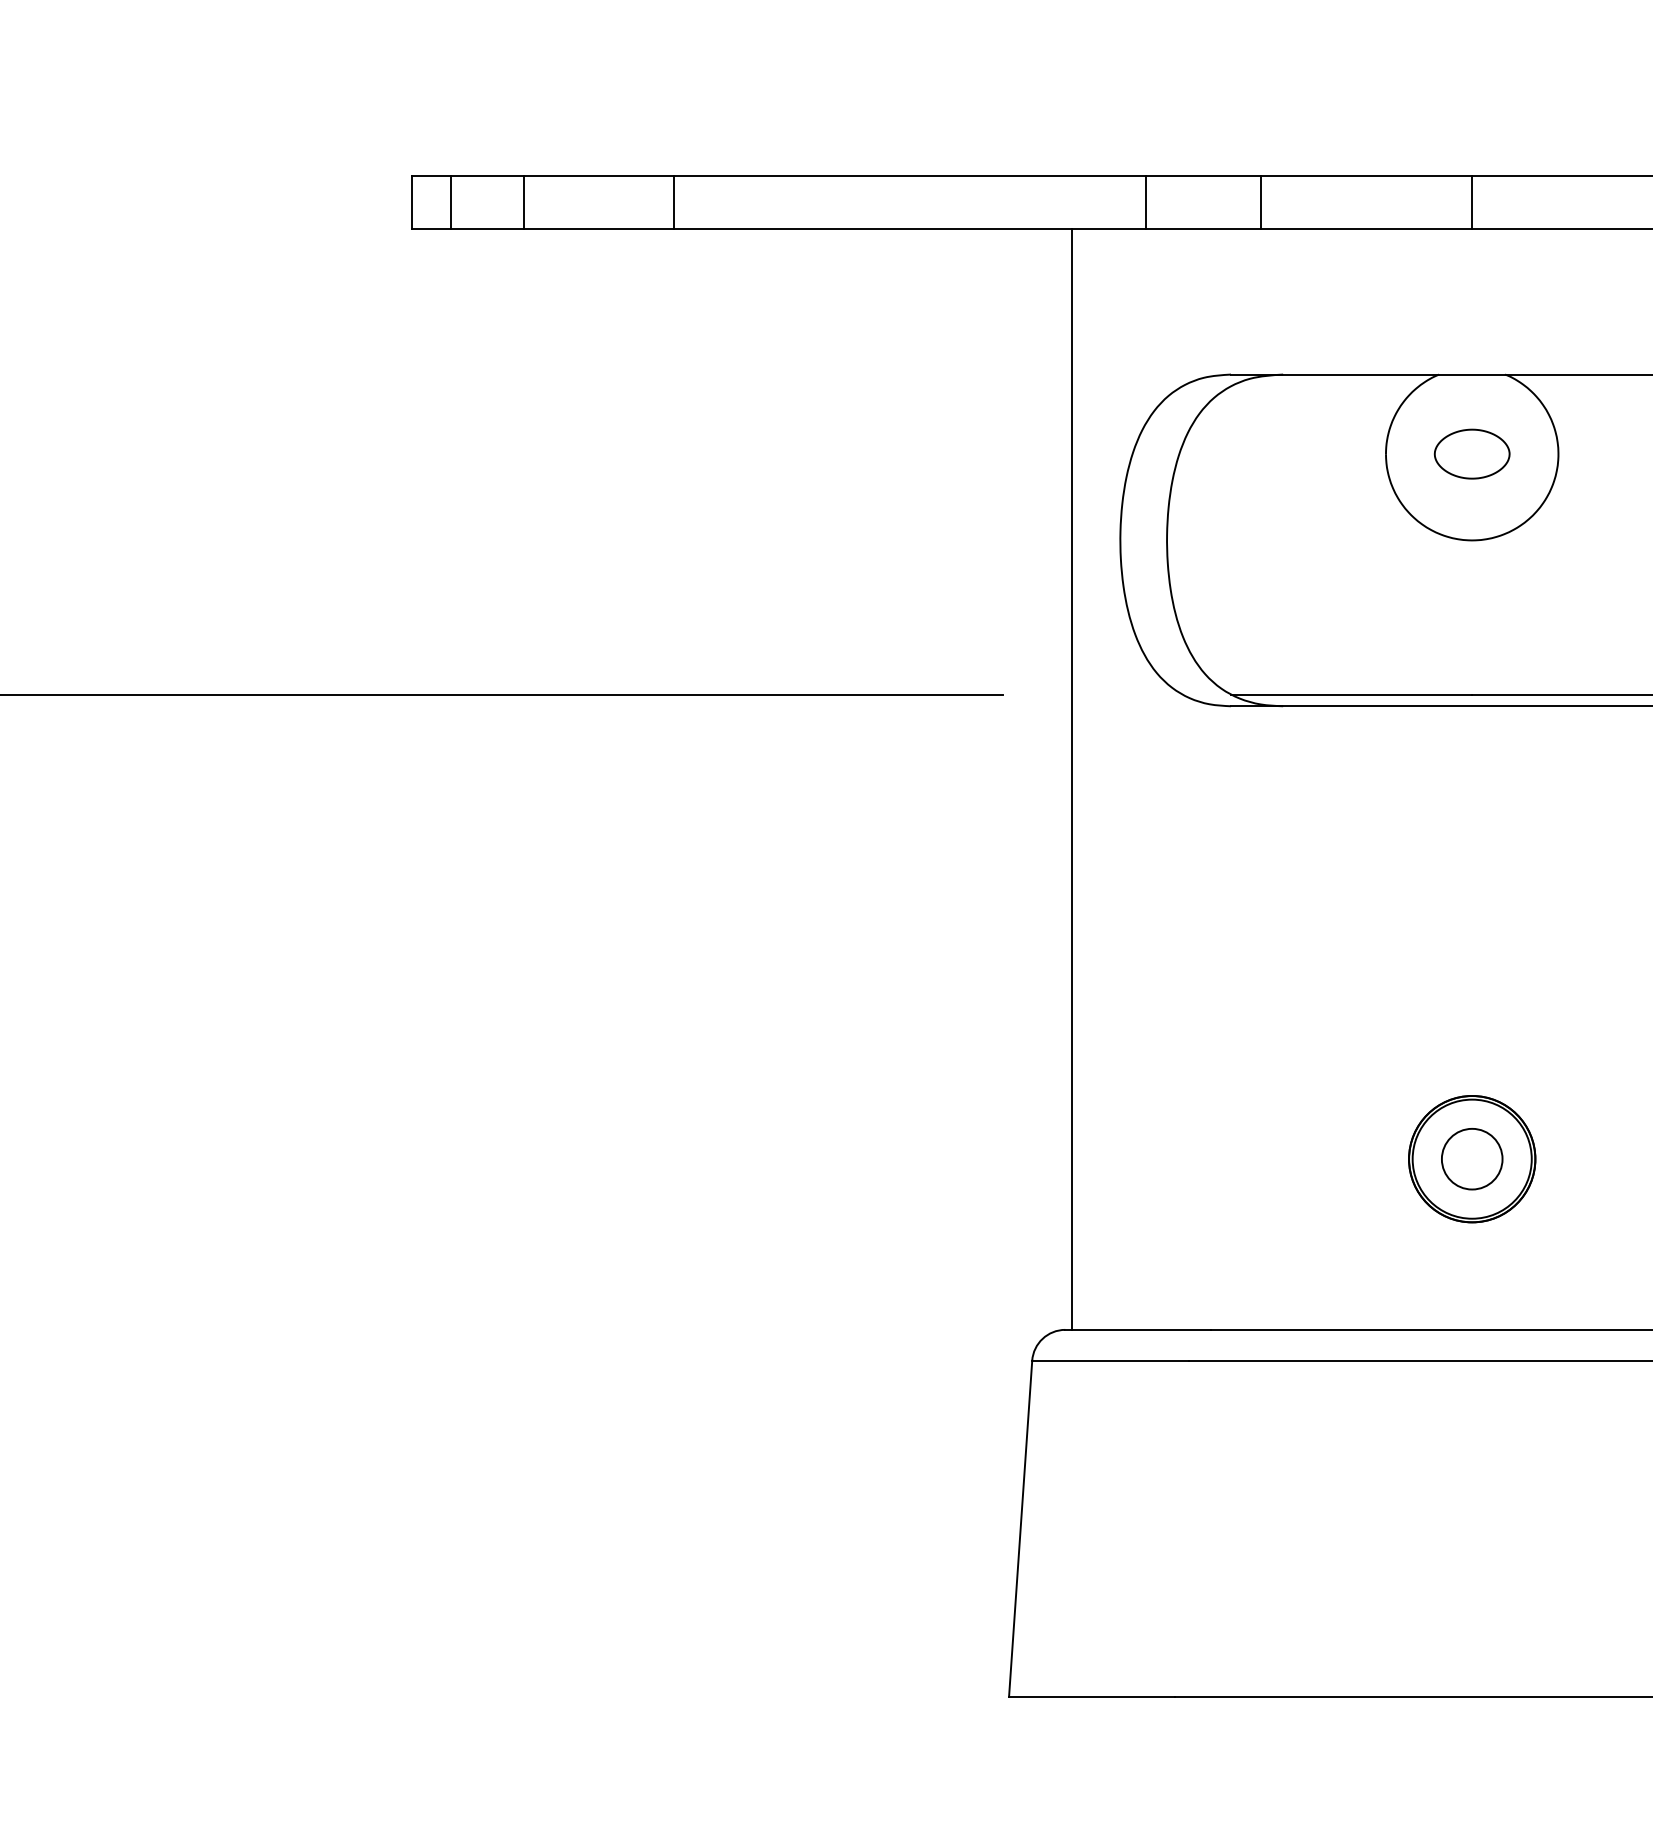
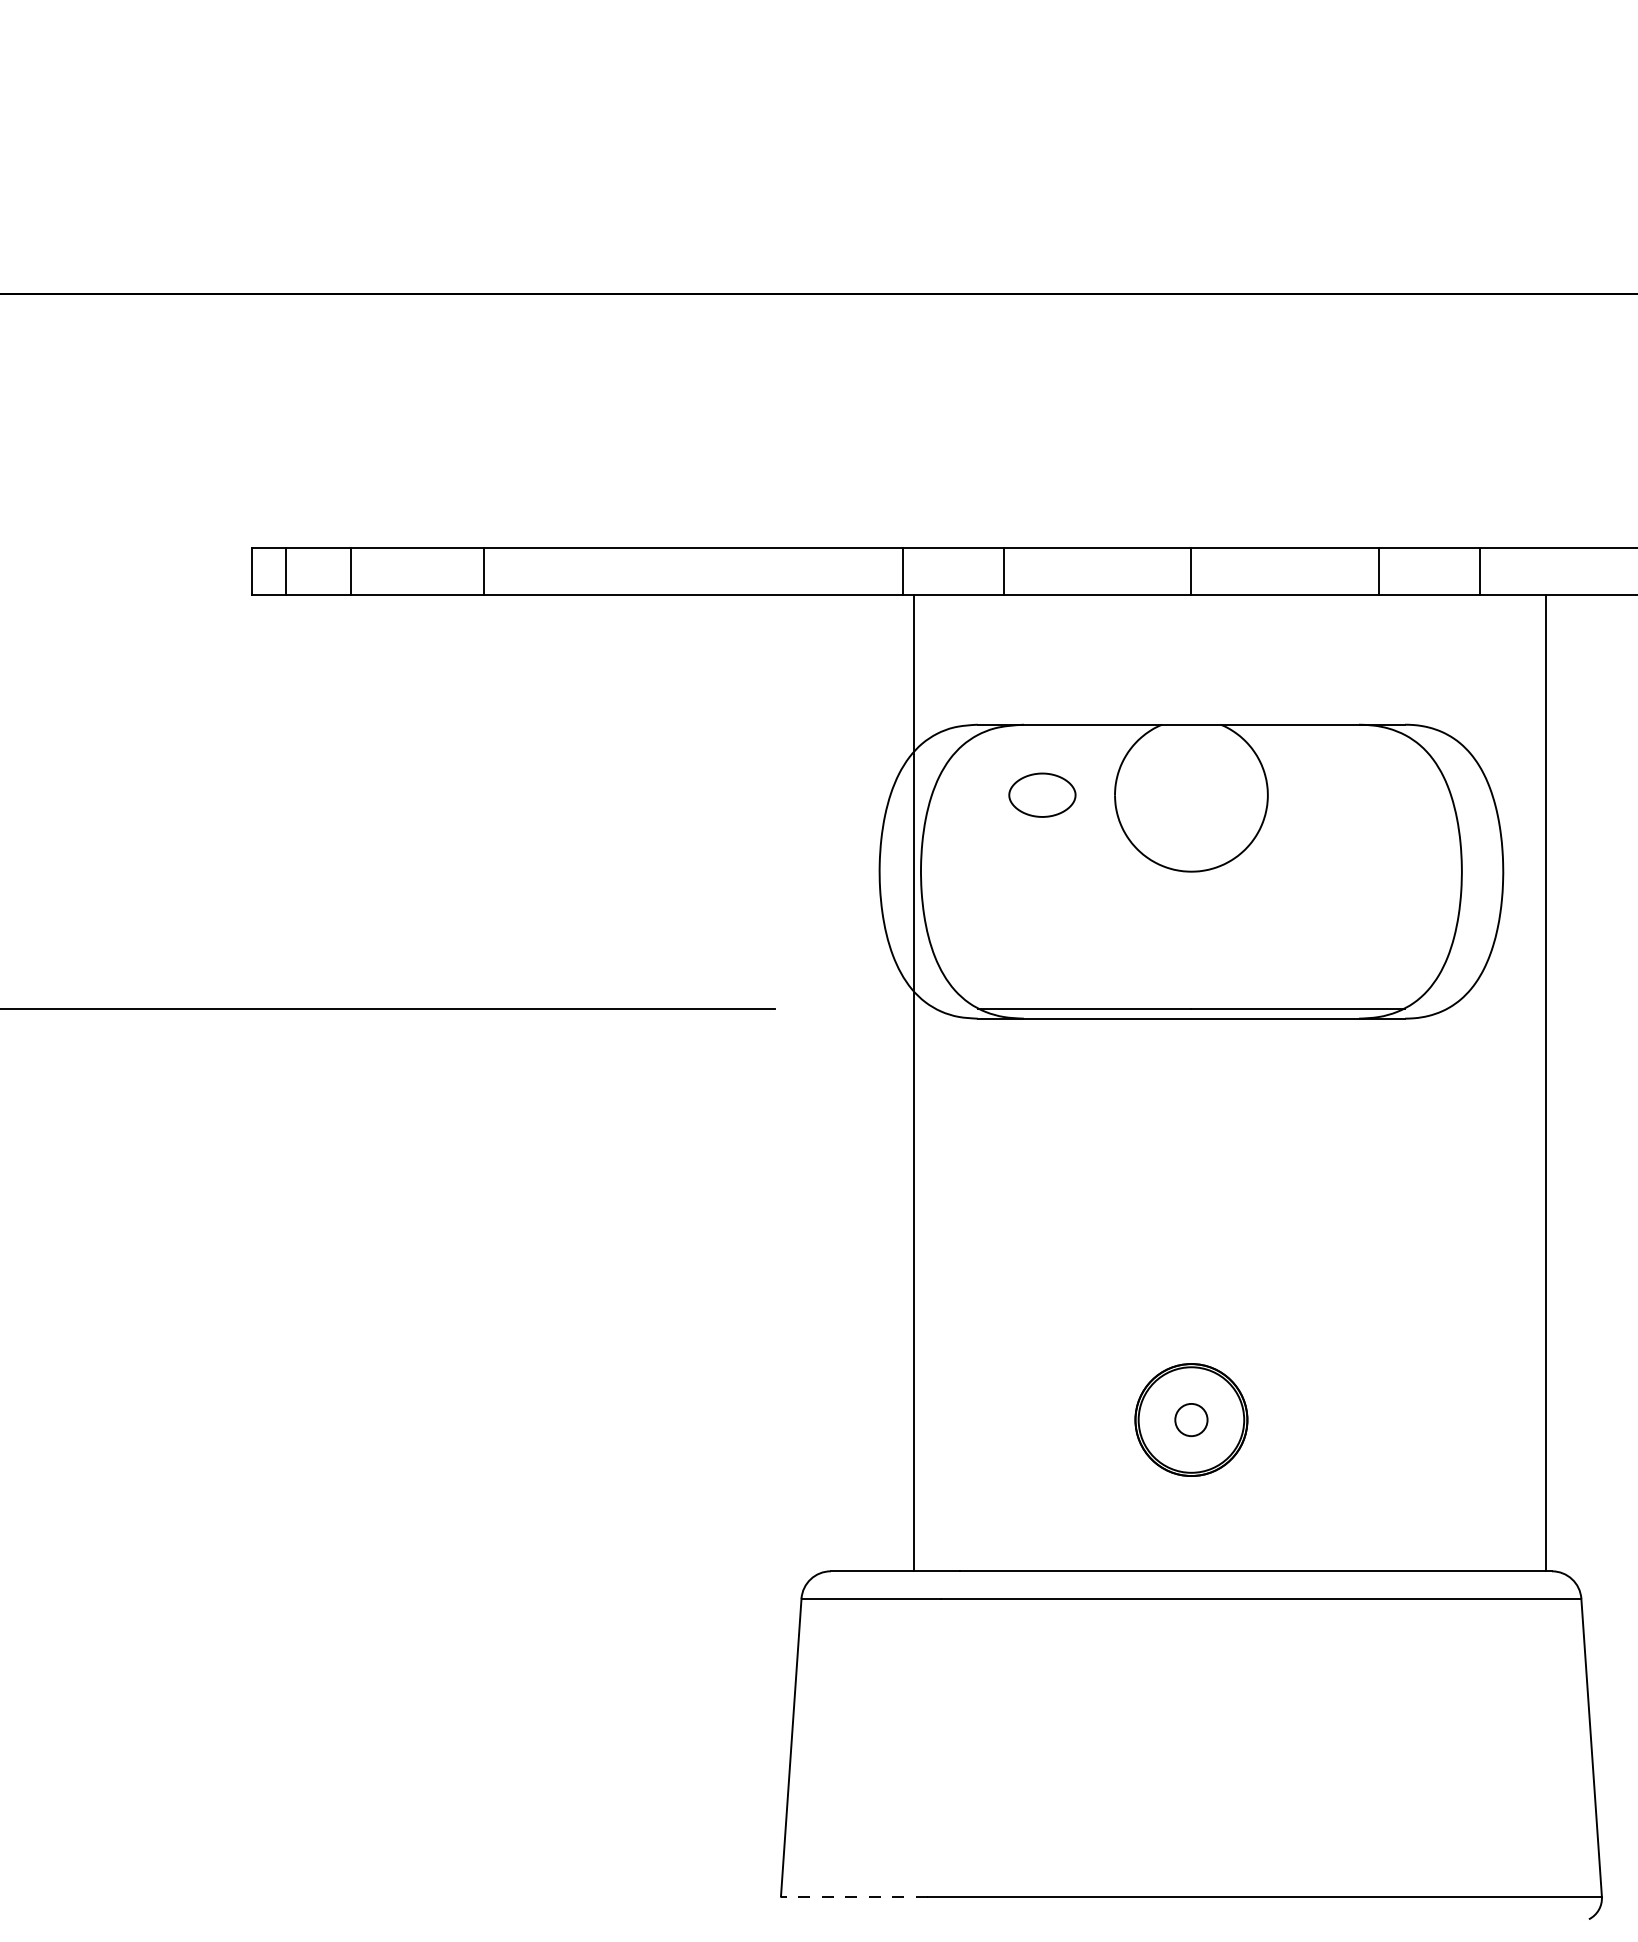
part: (1472, 453) -> (1042, 794), moved
line: (1071, 779) -> (913, 1083), moved
circle: (1472, 1158) -> (1191, 1419), size x0.6
line: (1090, 1696) -> (853, 1896), solid -> dashed

